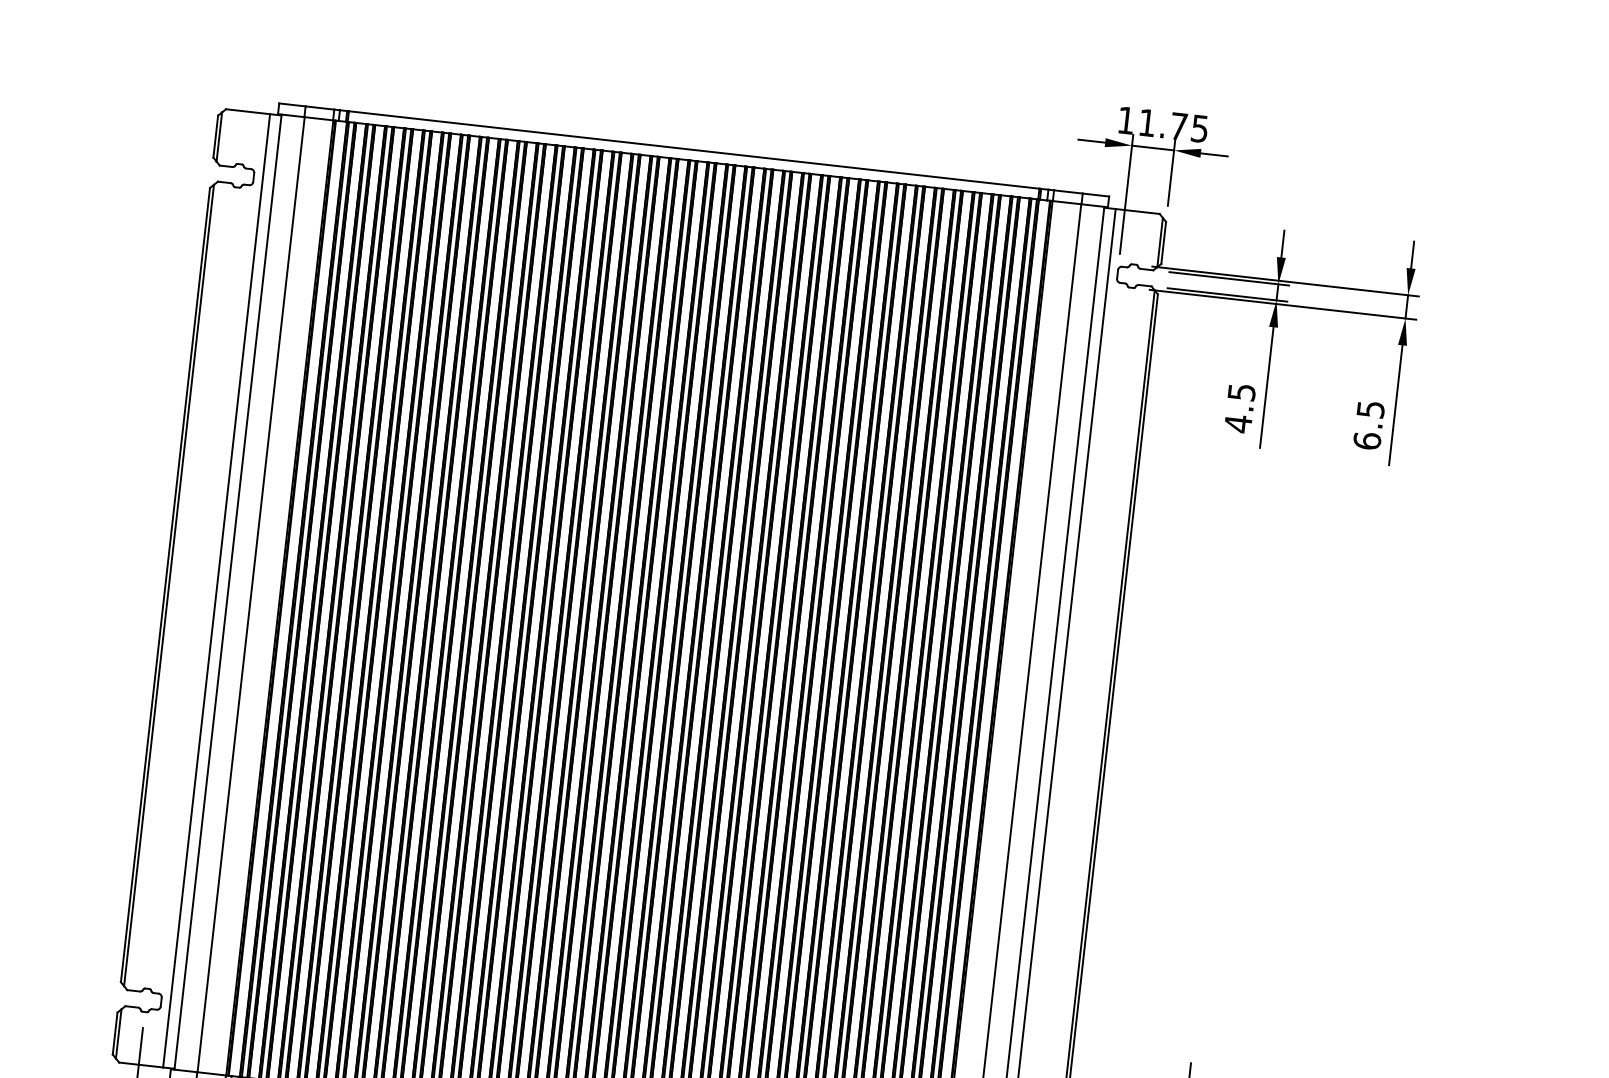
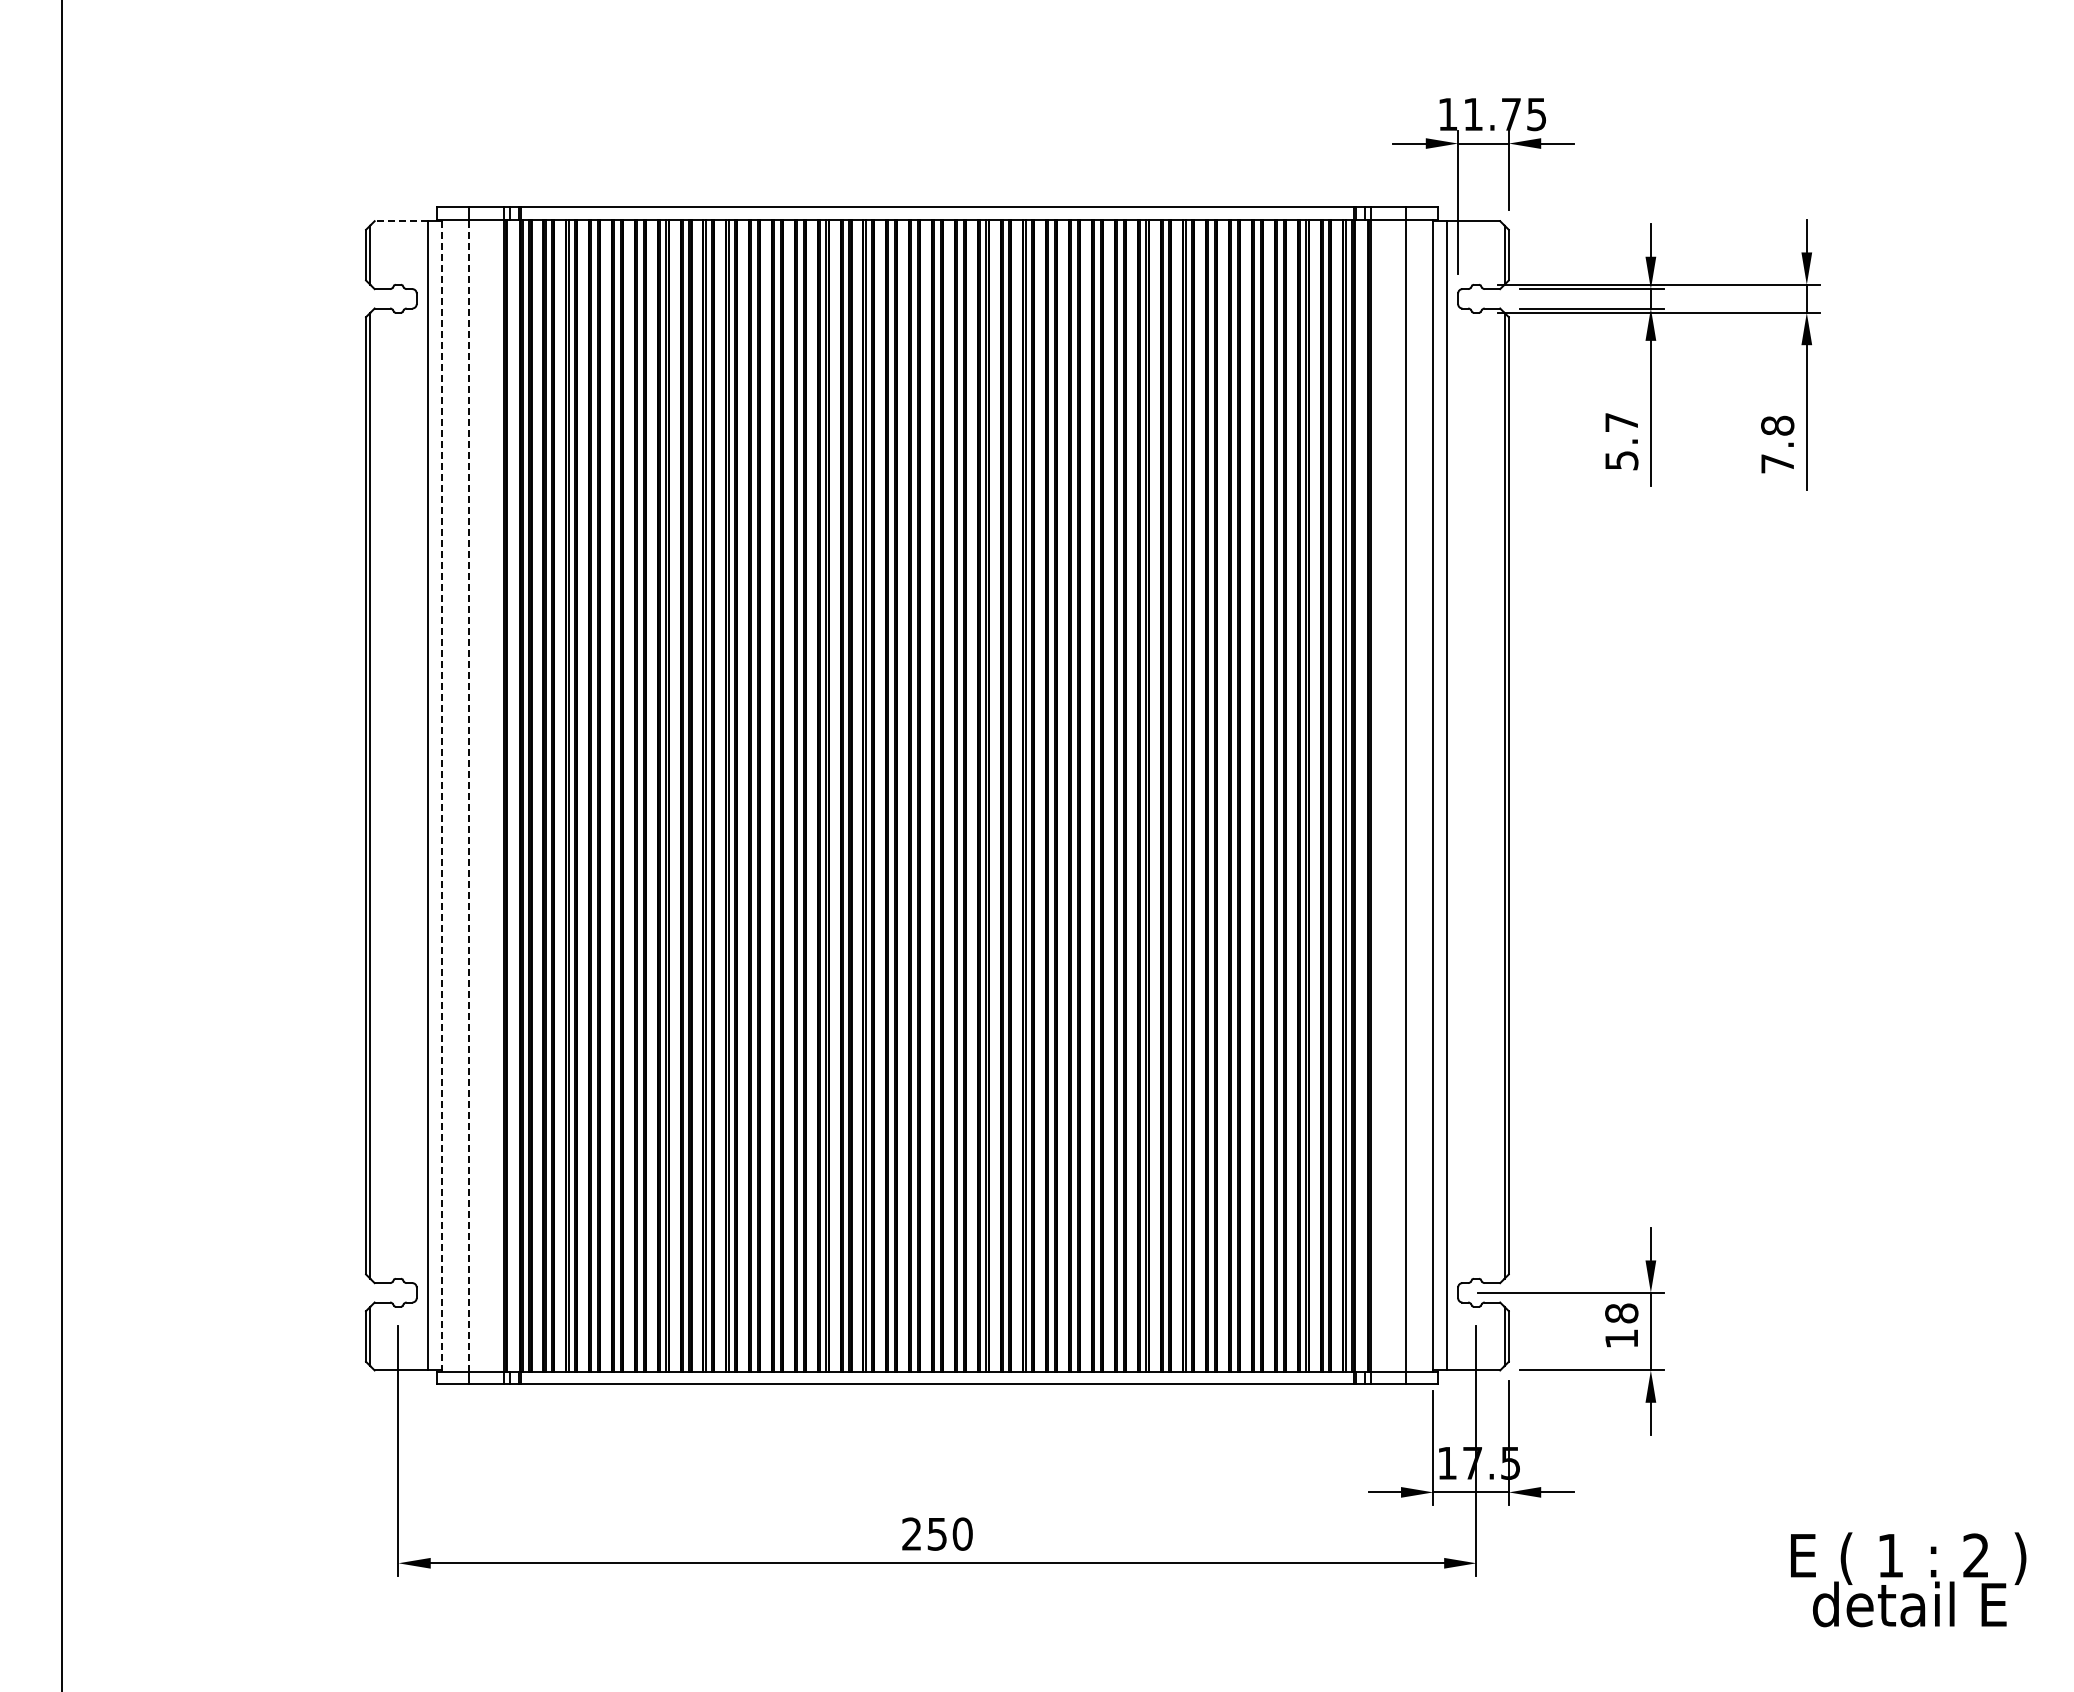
line: (248, 112) -> (401, 221), solid -> dashed
text: (1239, 408) -> (1621, 442), 4.5 -> 5.7
text: (1368, 425) -> (1777, 444), 6.5 -> 7.8
line: (228, 591) -> (441, 795), solid -> dashed
line: (251, 594) -> (469, 795), solid -> dashed

